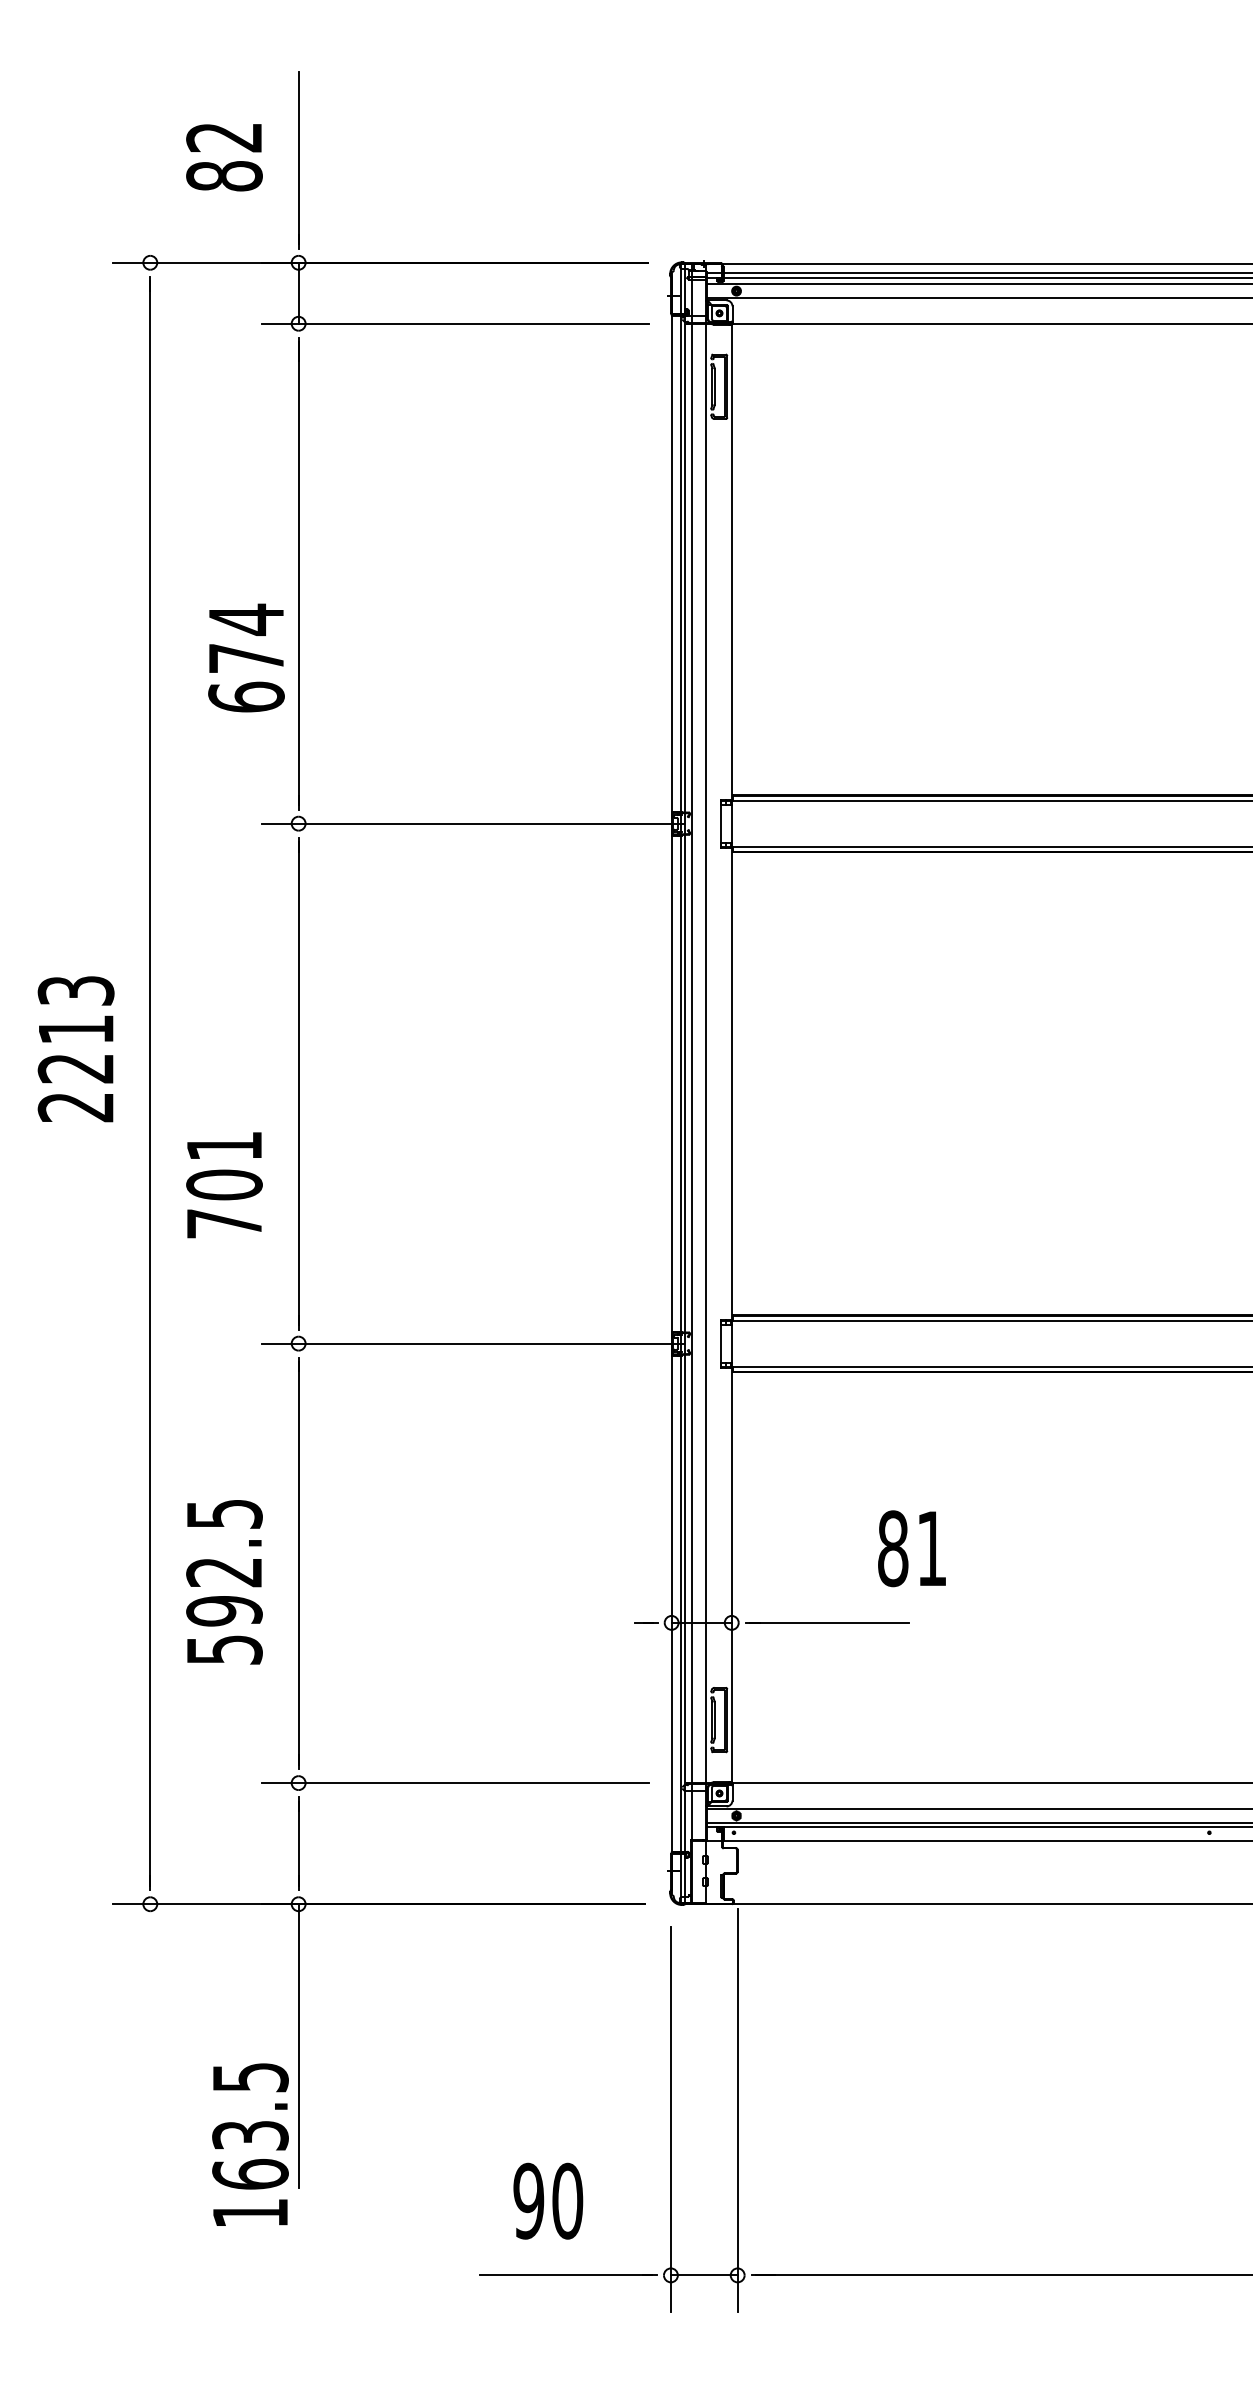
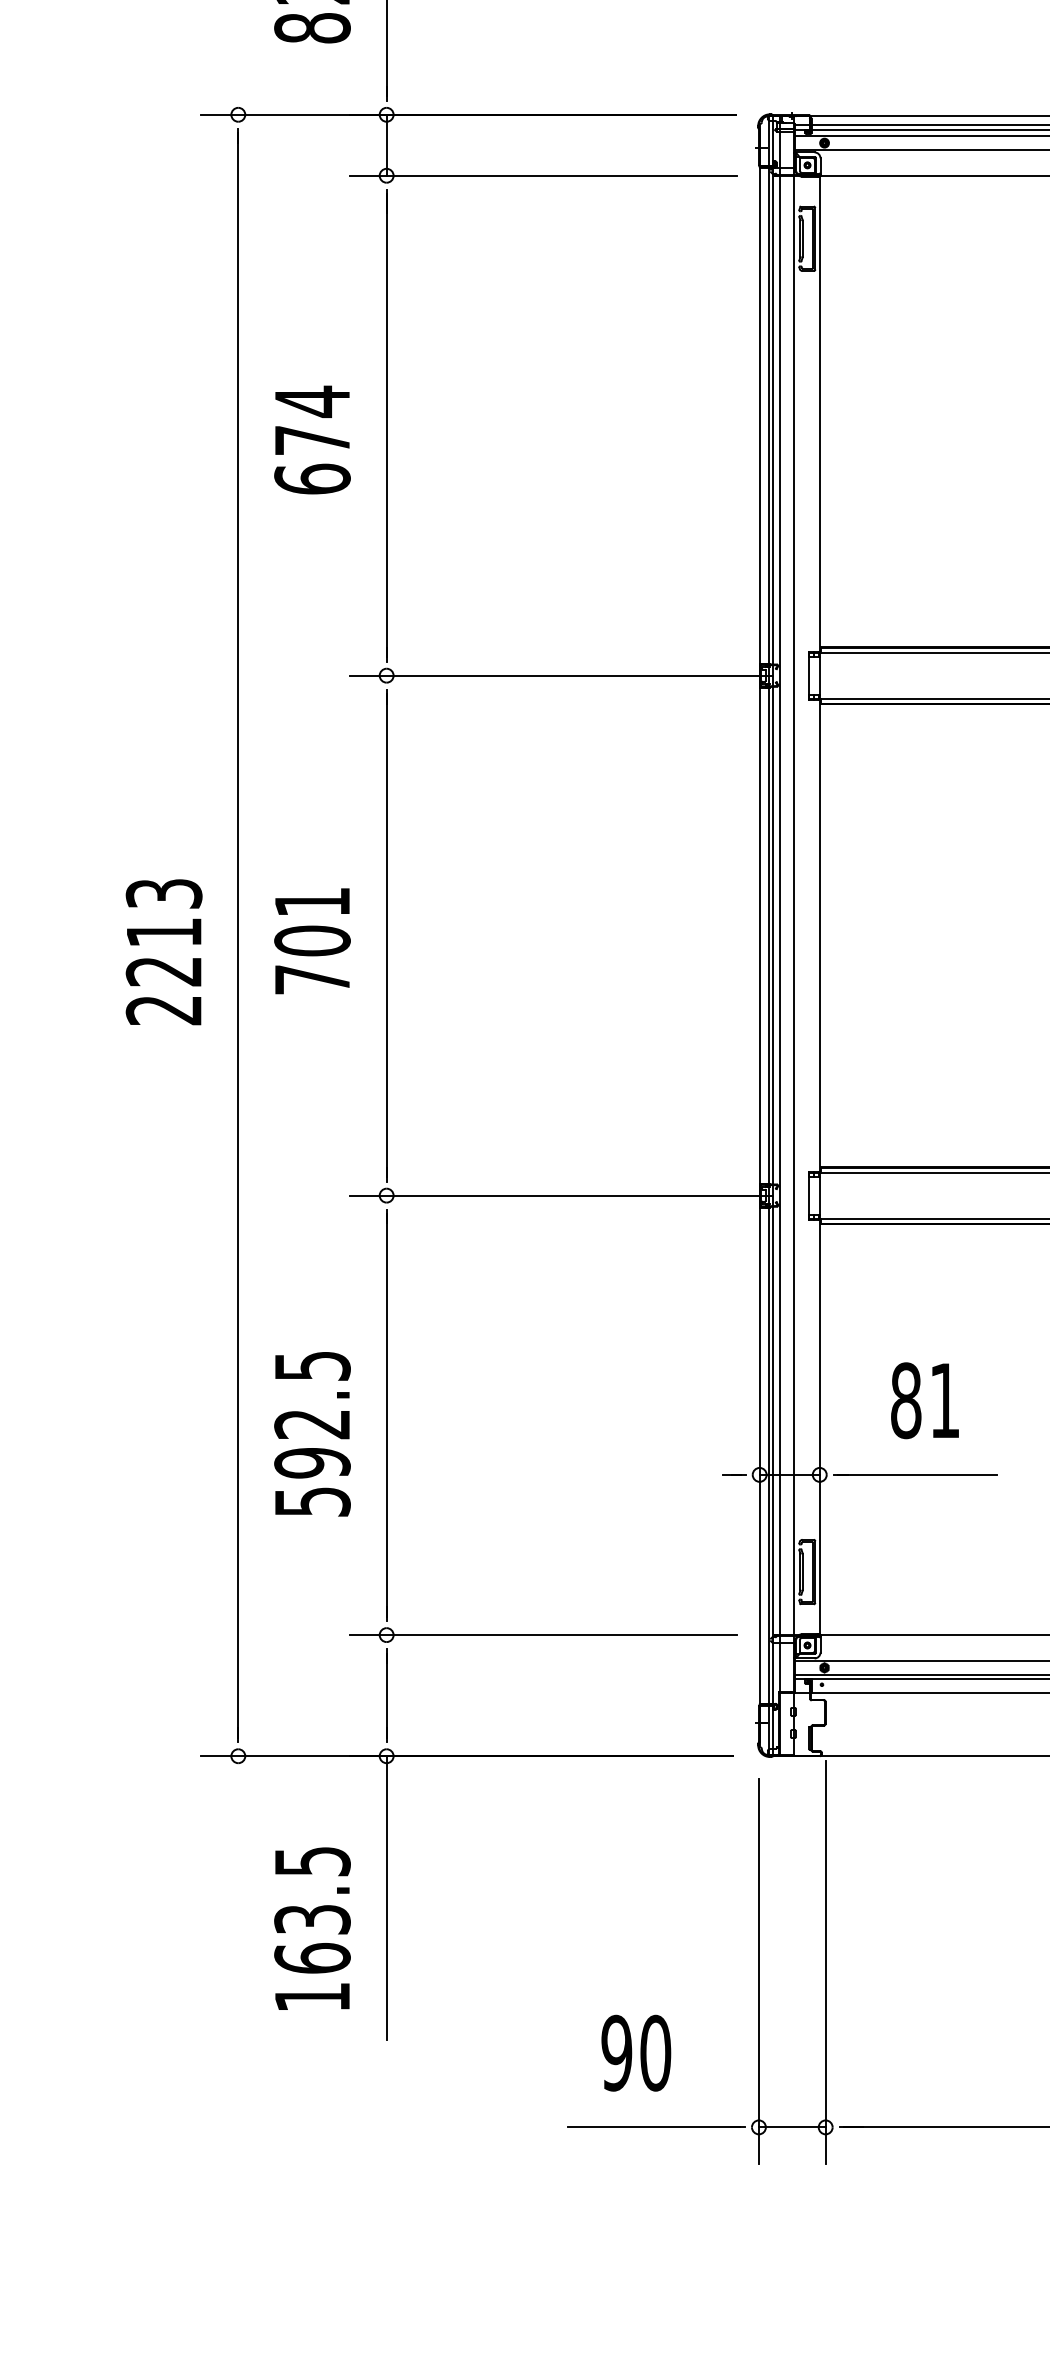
text: (246, 657) -> (312, 439), moved
text: (75, 1049) -> (163, 952), moved
text: (224, 1185) -> (312, 941), moved
text: (911, 1548) -> (924, 1400), moved
text: (250, 2144) -> (312, 1928), moved

